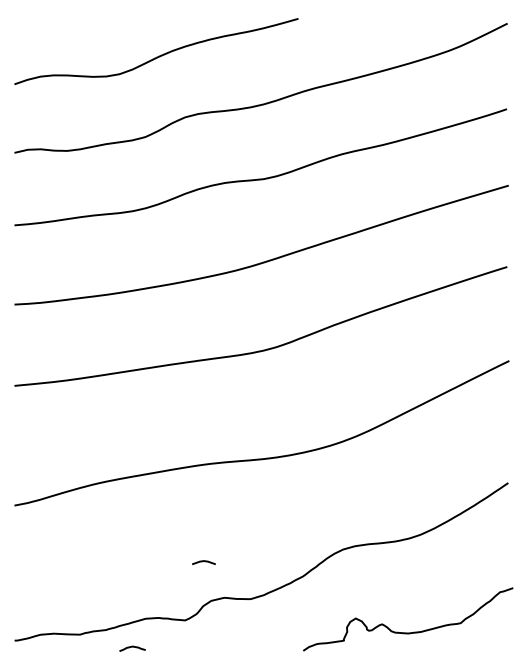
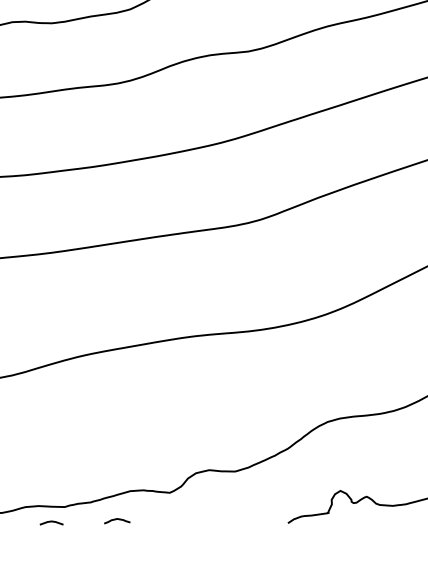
line: (203, 561) -> (51, 521), moved

